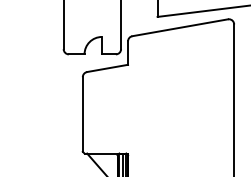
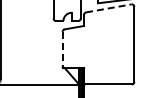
line: (181, 27) -> (109, 8), solid -> dashed
line: (82, 114) -> (62, 49), solid -> dashed

